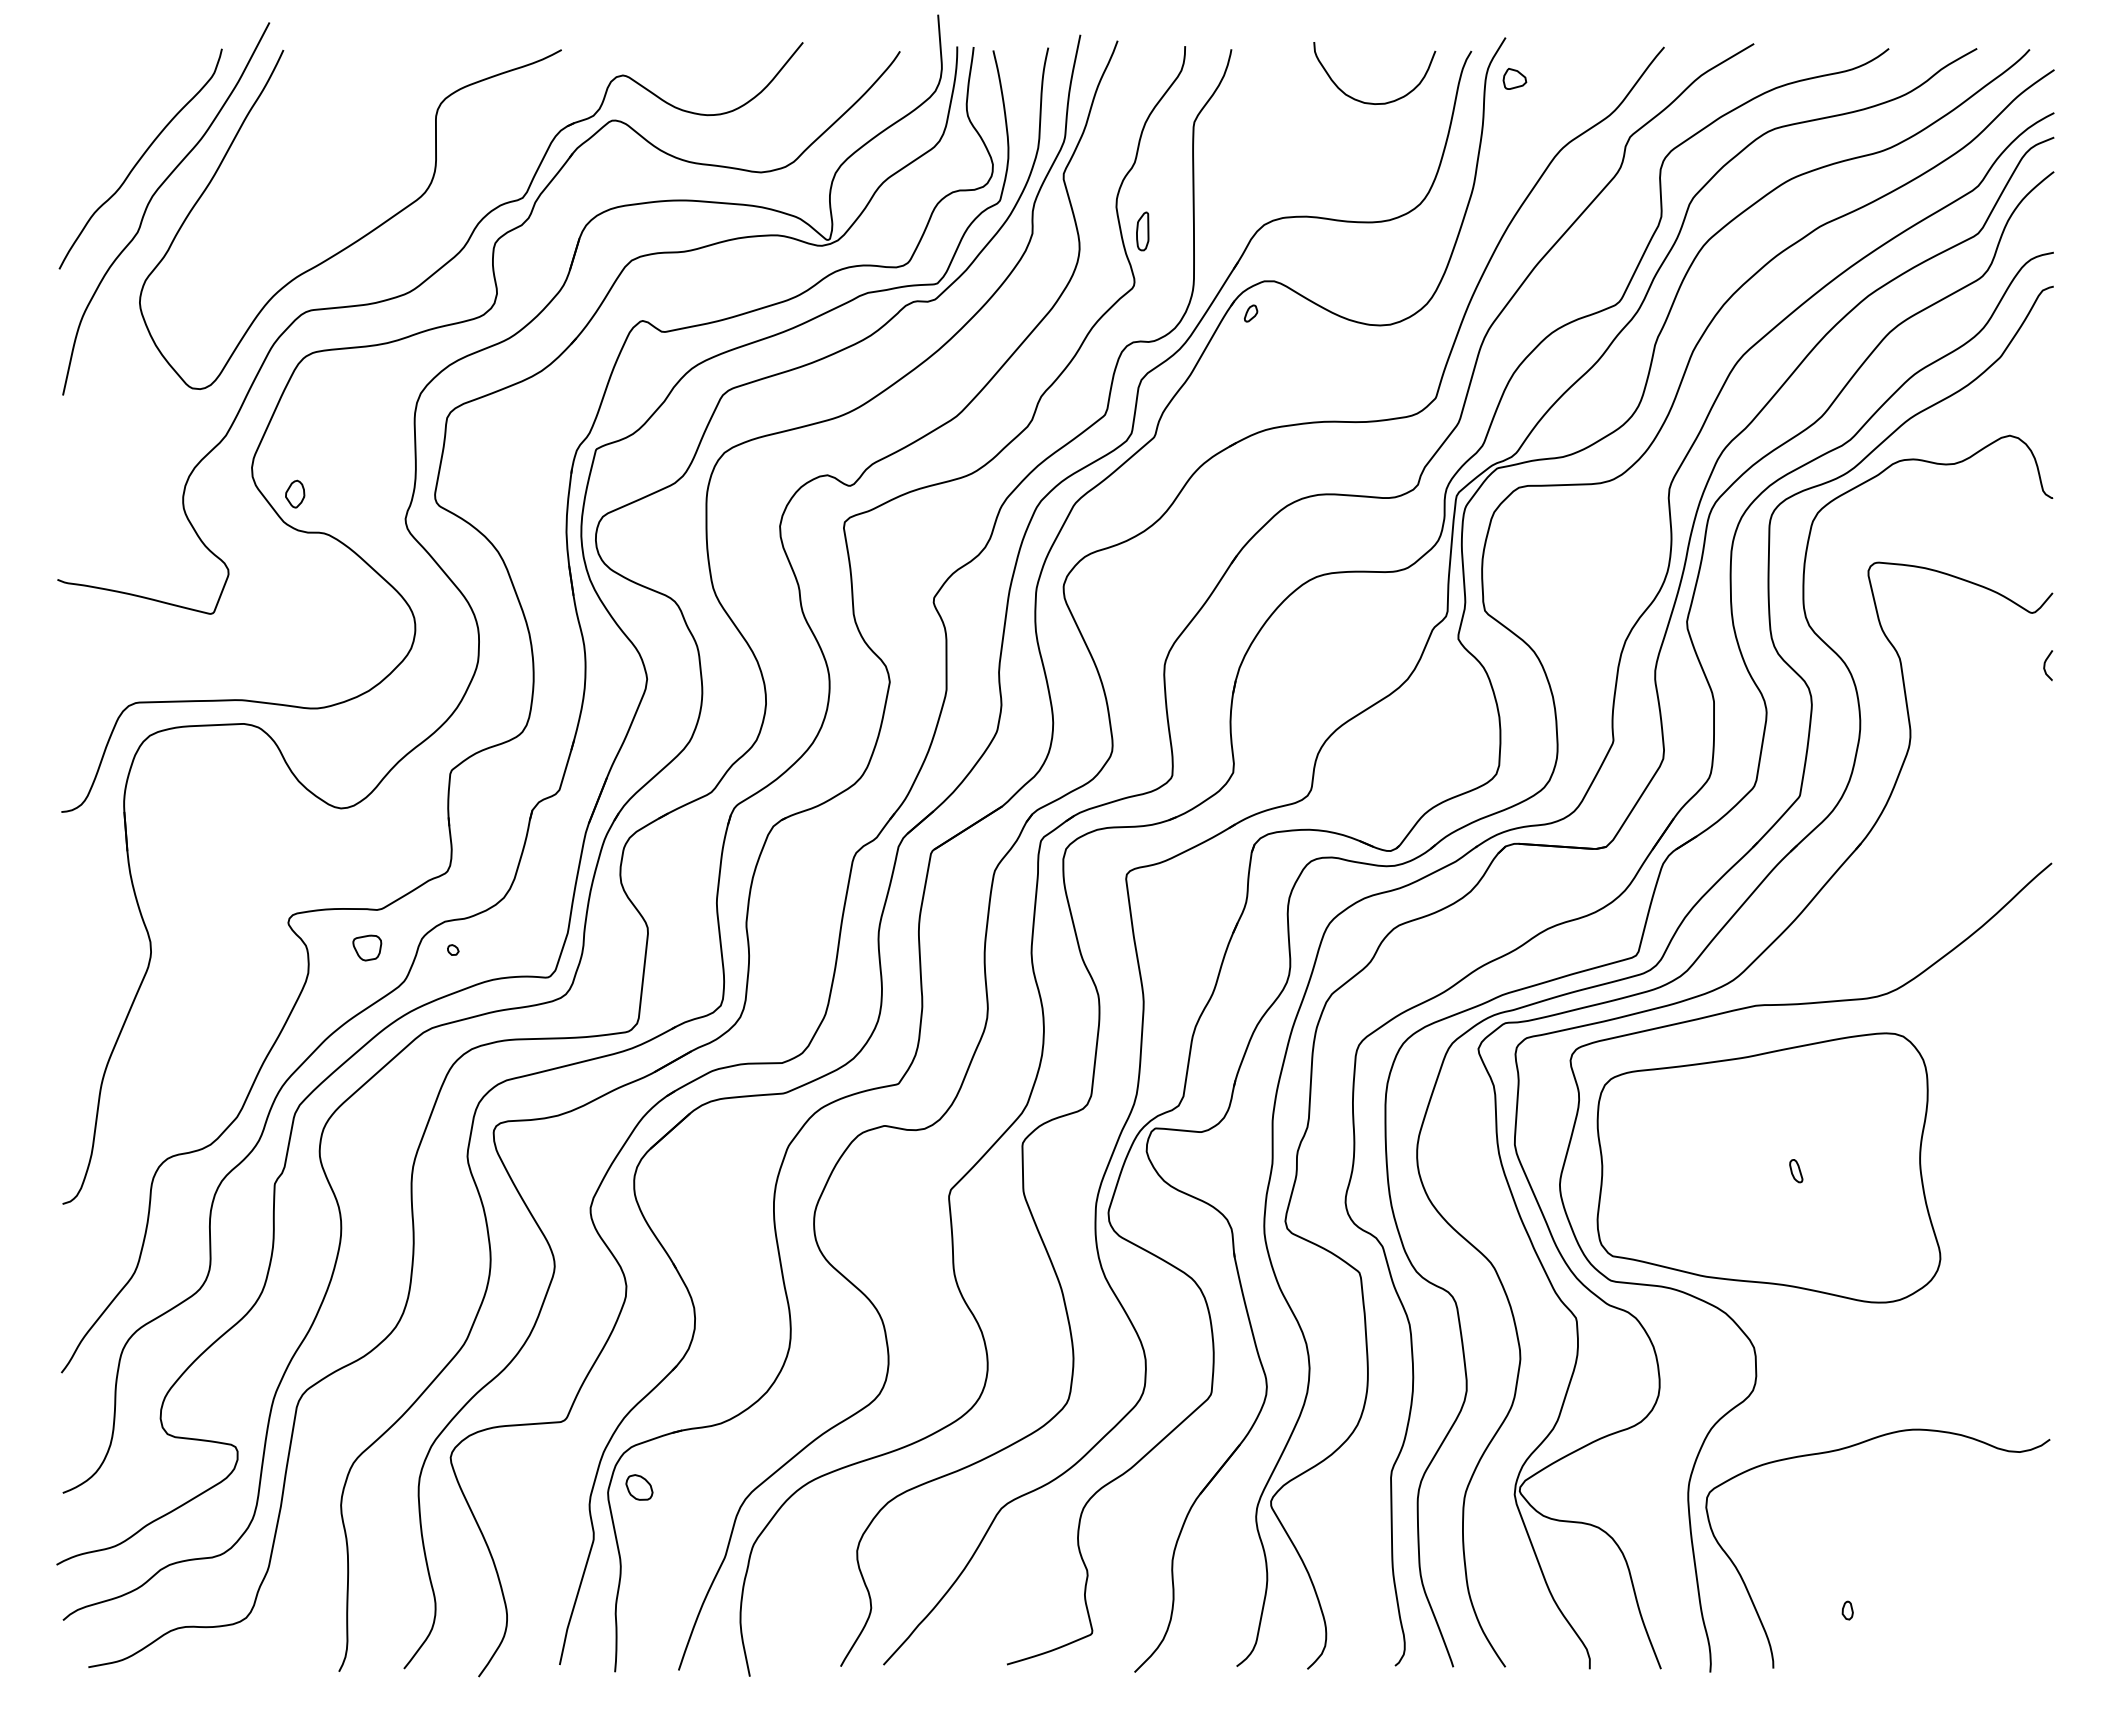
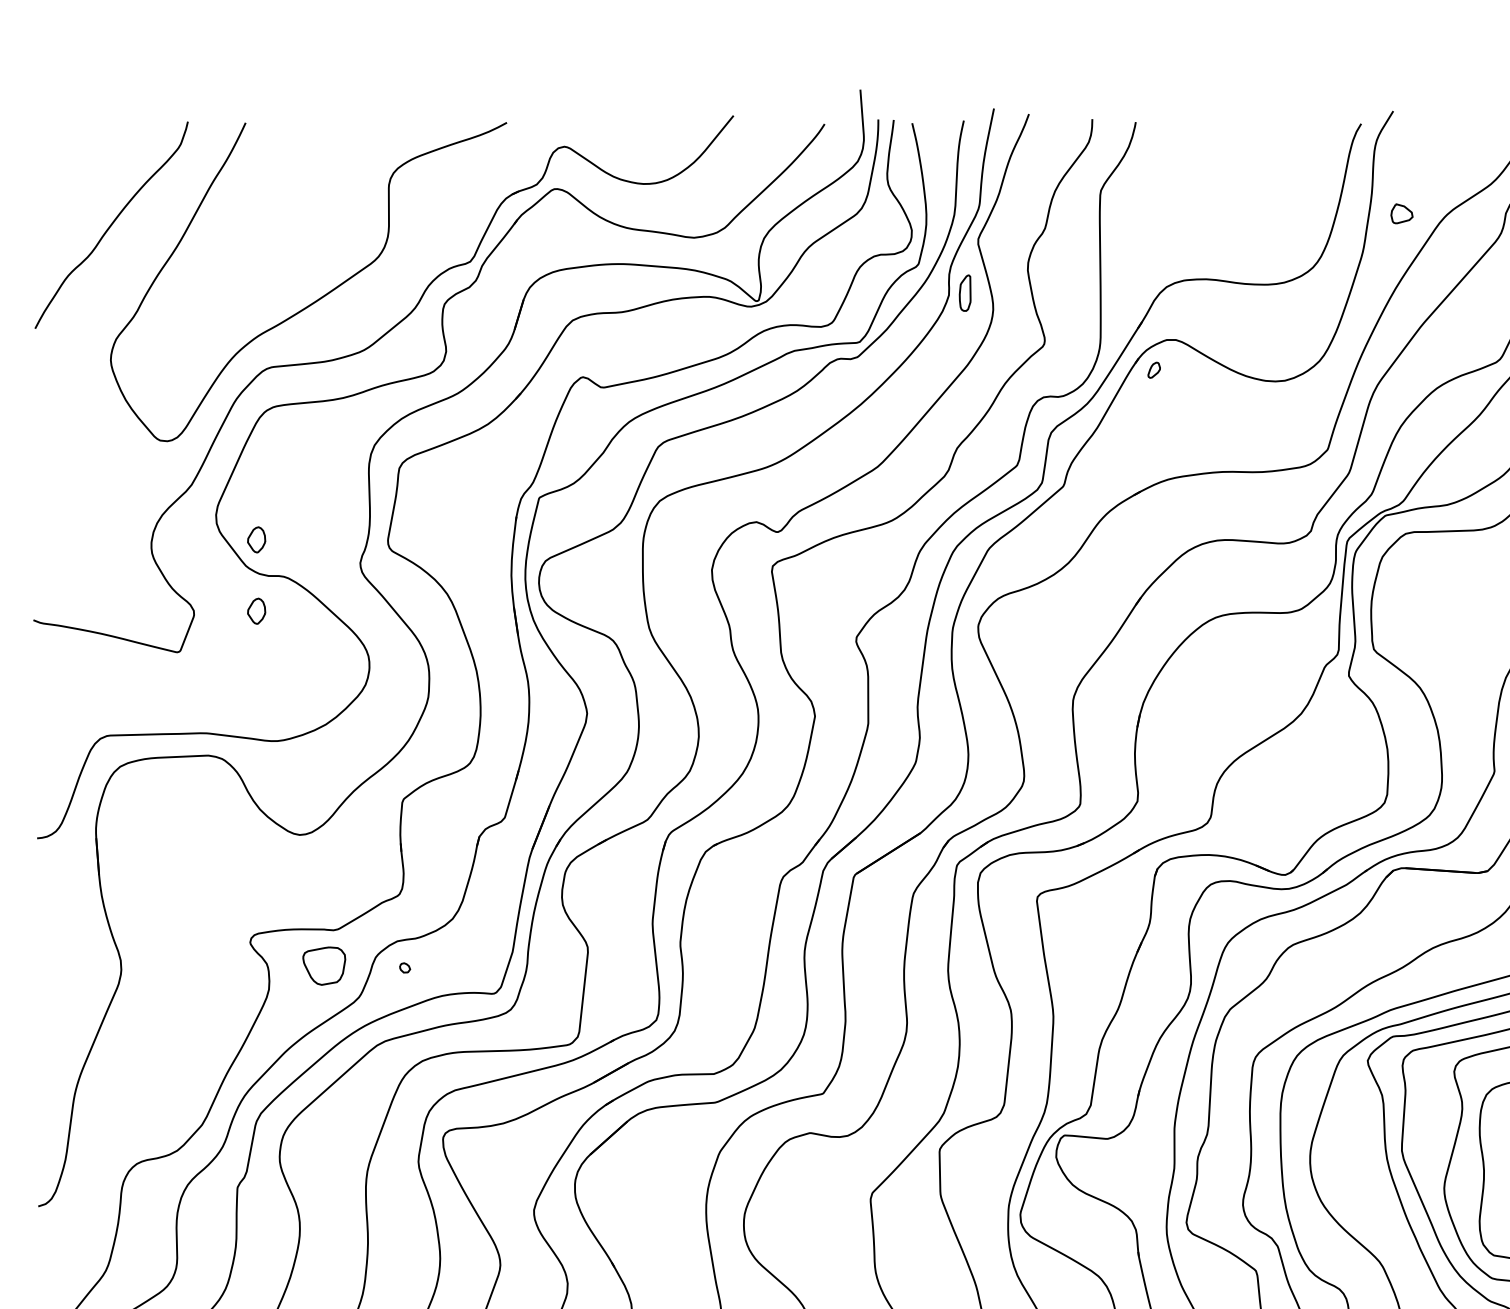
part: (1514, 78) -> (1401, 213), moved
curve: (1371, 102) -> (1267, 172), removed
curve: (151, 200) -> (121, 264), removed
part: (1142, 231) -> (964, 293), moved
part: (295, 569) -> (256, 610), added
part: (367, 947) -> (324, 965), size x1.6

